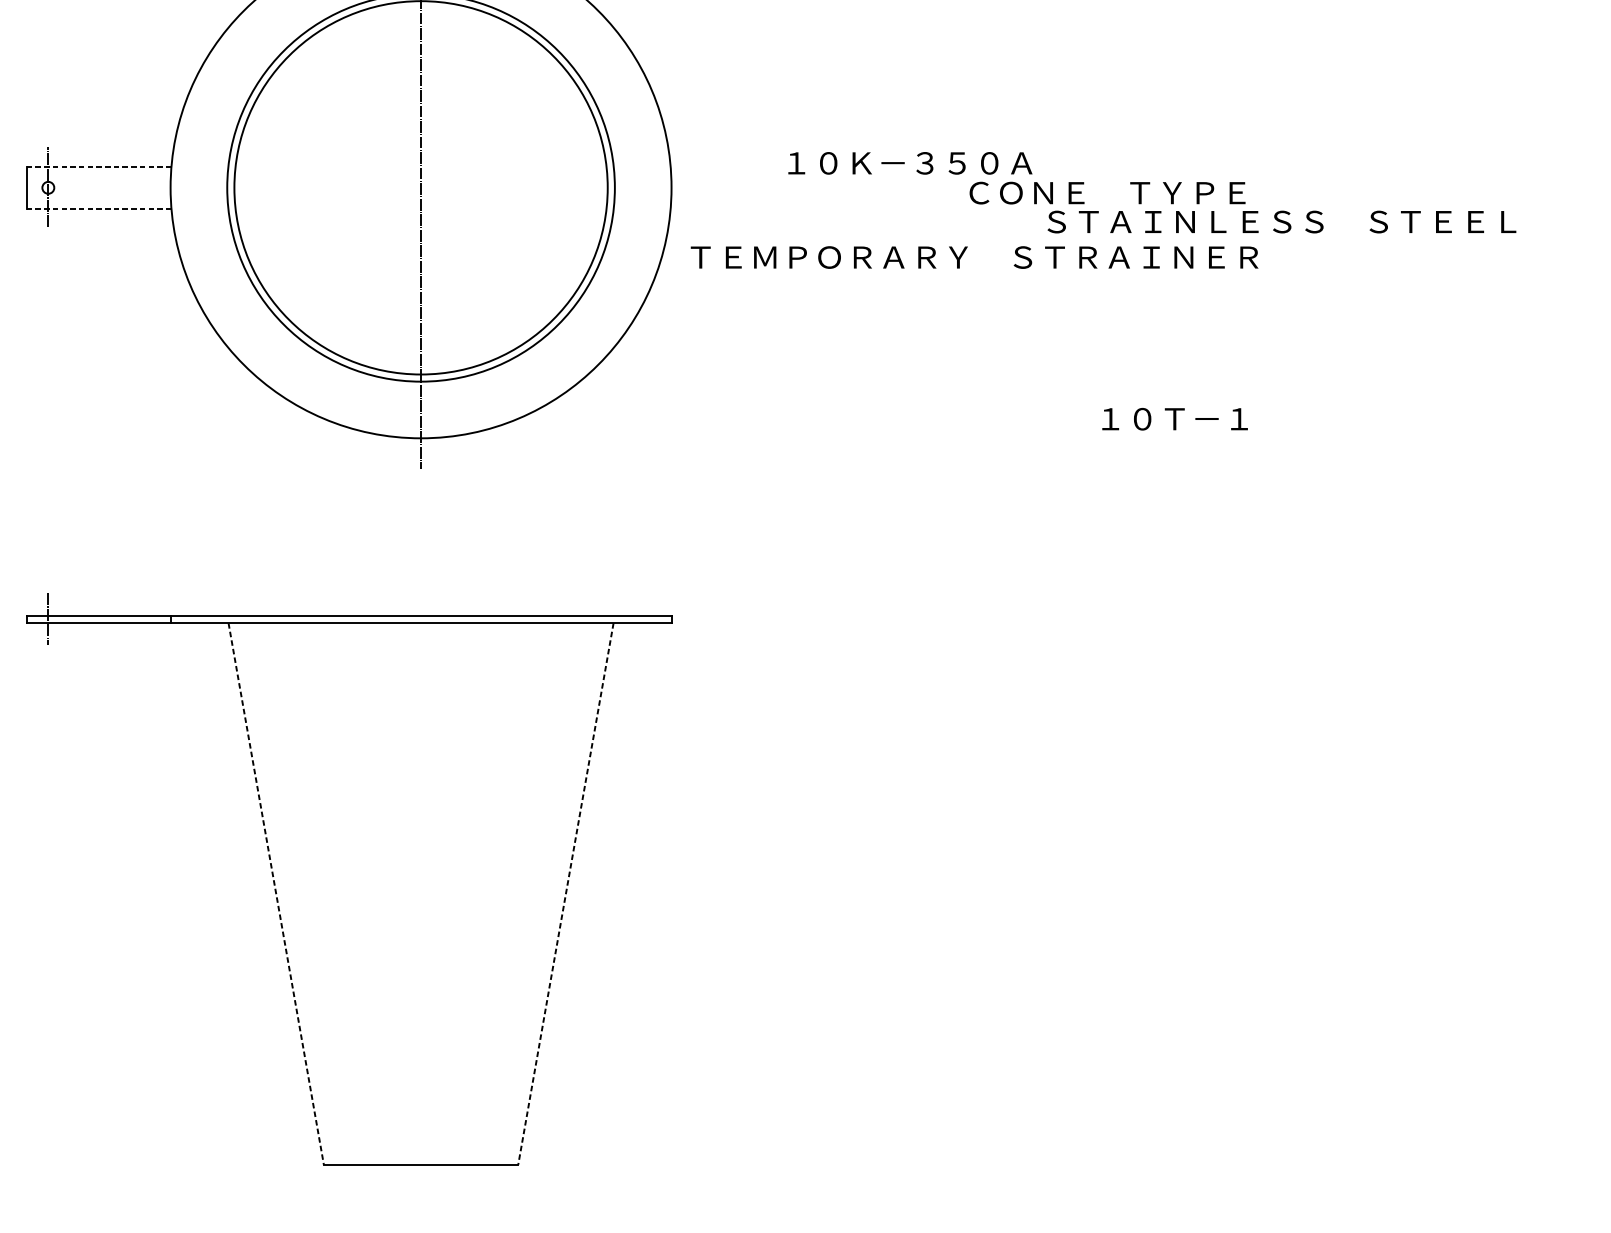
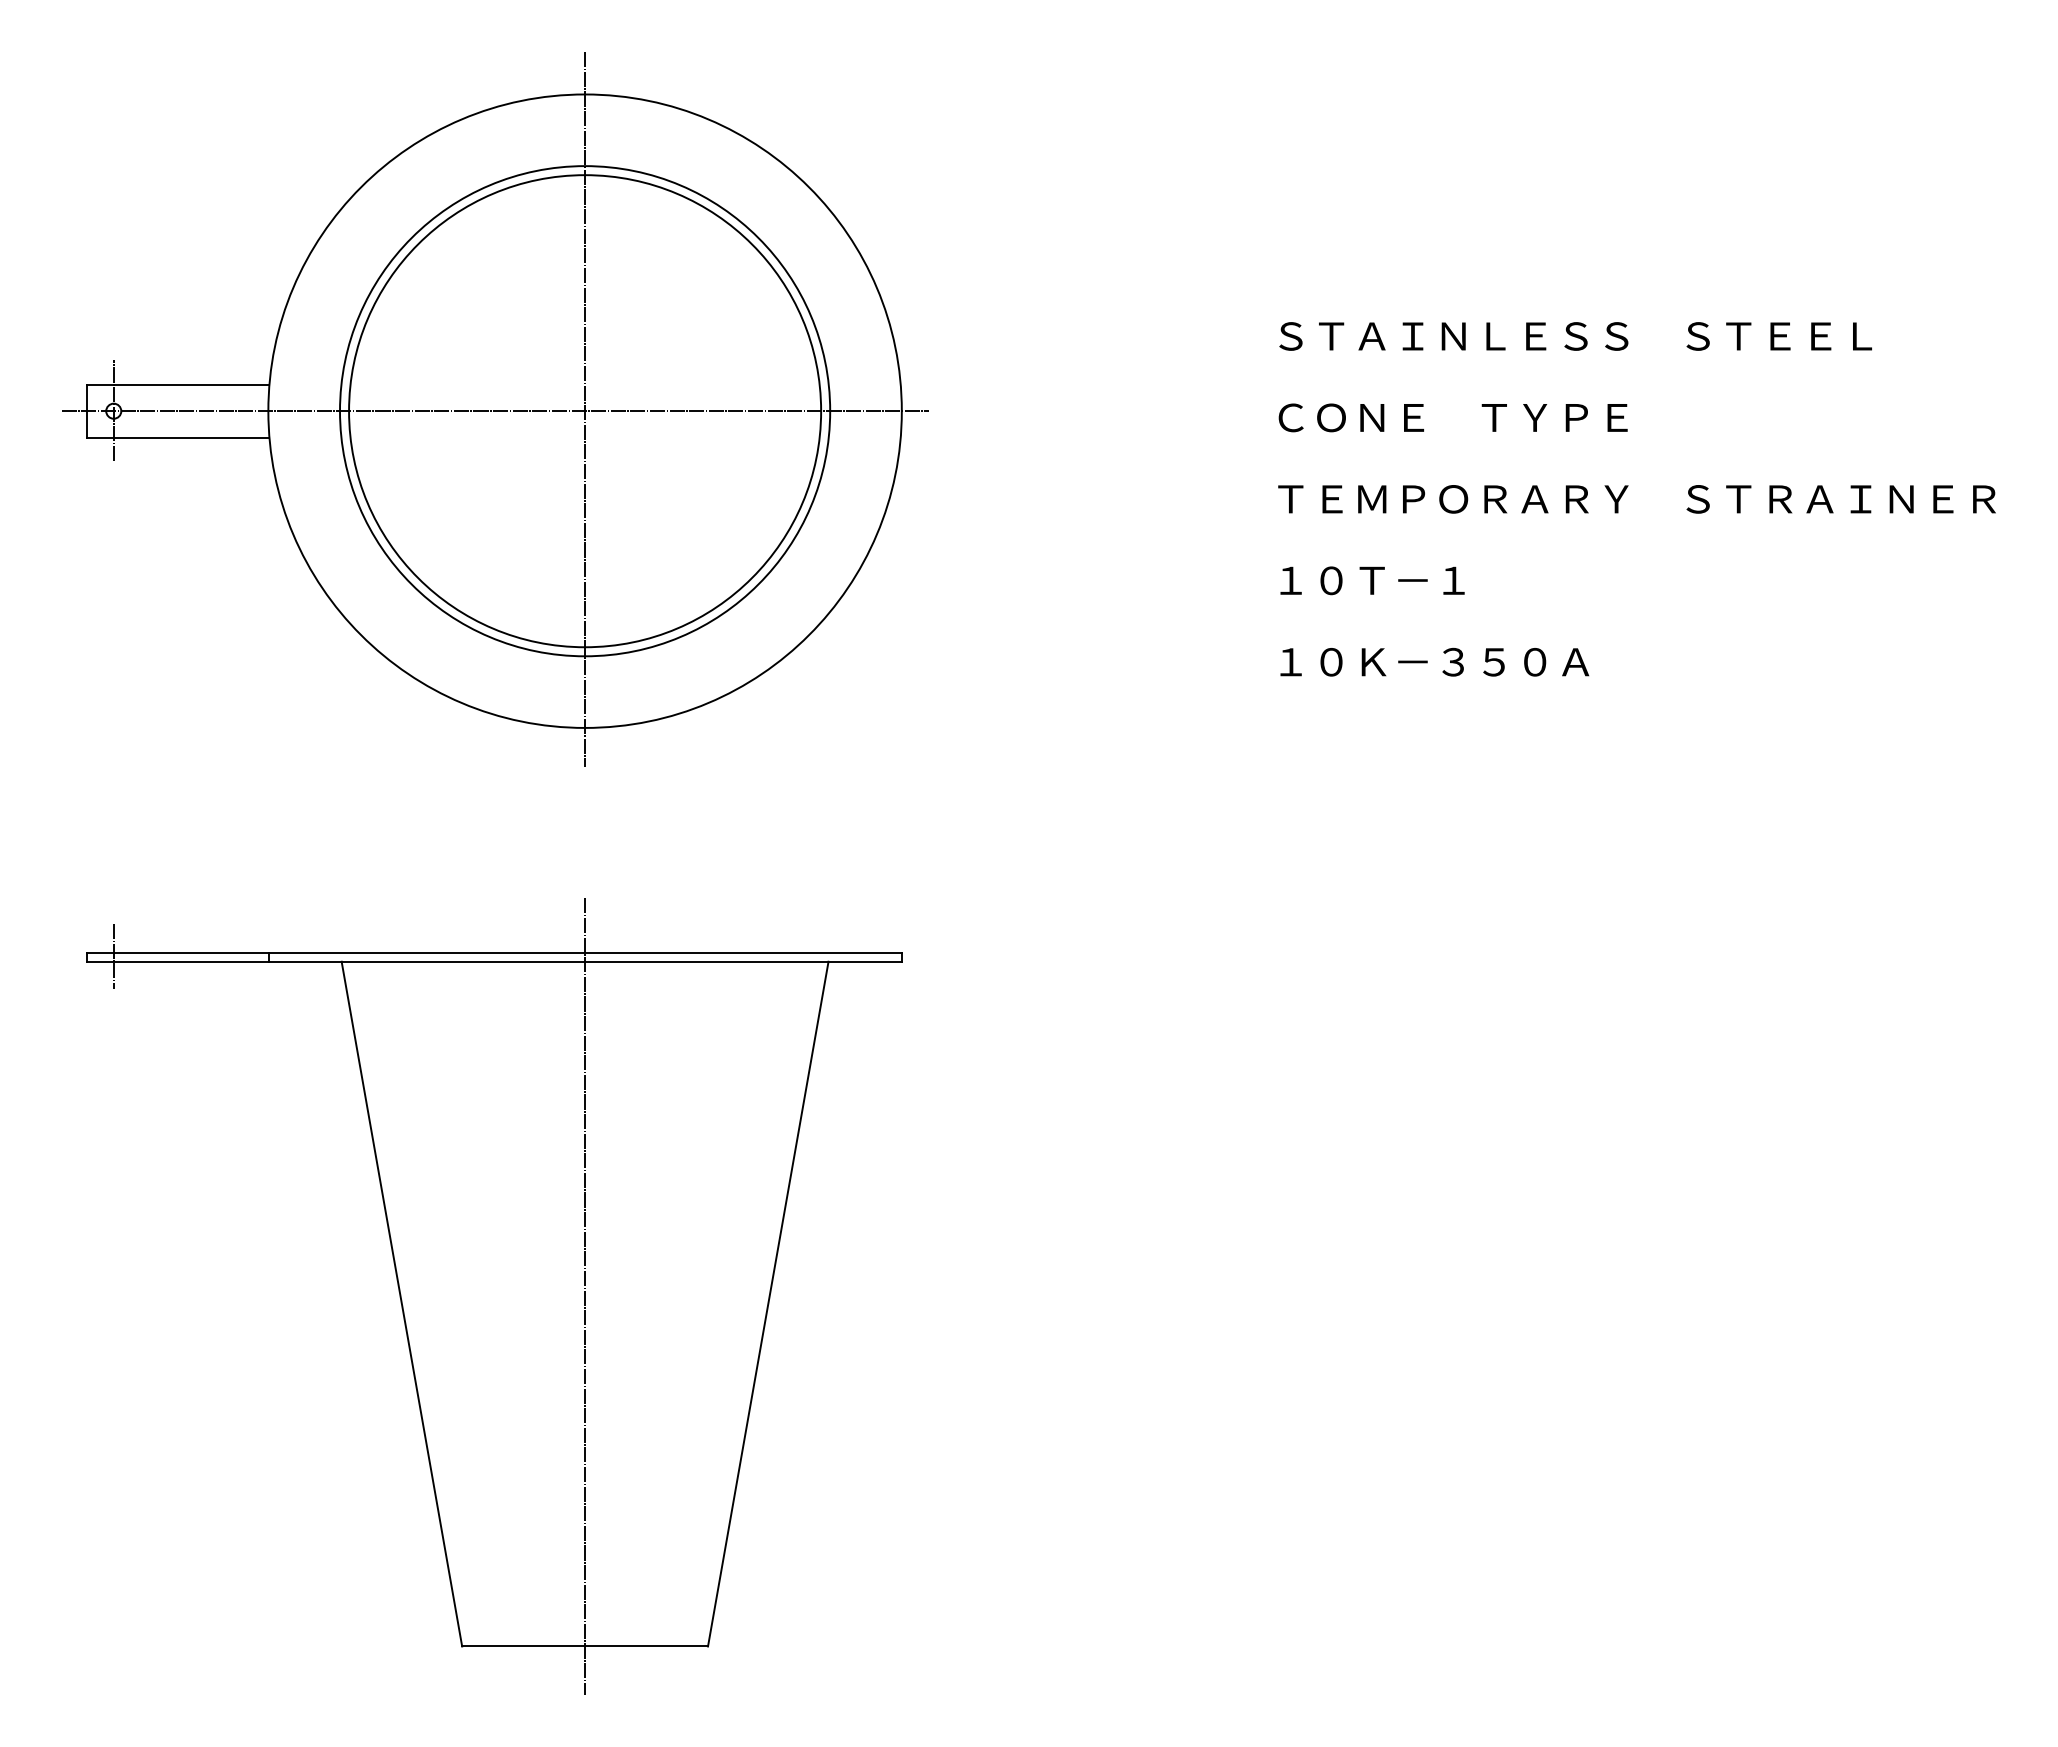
text: (910, 162) -> (1434, 661), moved
line: (98, 166) -> (177, 384), dashed -> solid
line: (349, 188) -> (494, 411), added
line: (98, 208) -> (177, 437), dashed -> solid
text: (1281, 222) -> (1575, 336), moved
text: (974, 257) -> (1636, 499), moved
text: (1175, 418) -> (1372, 580), moved
line: (421, 887) -> (585, 1296), added
line: (275, 894) -> (401, 1304), dashed -> solid
line: (566, 894) -> (768, 1304), dashed -> solid

